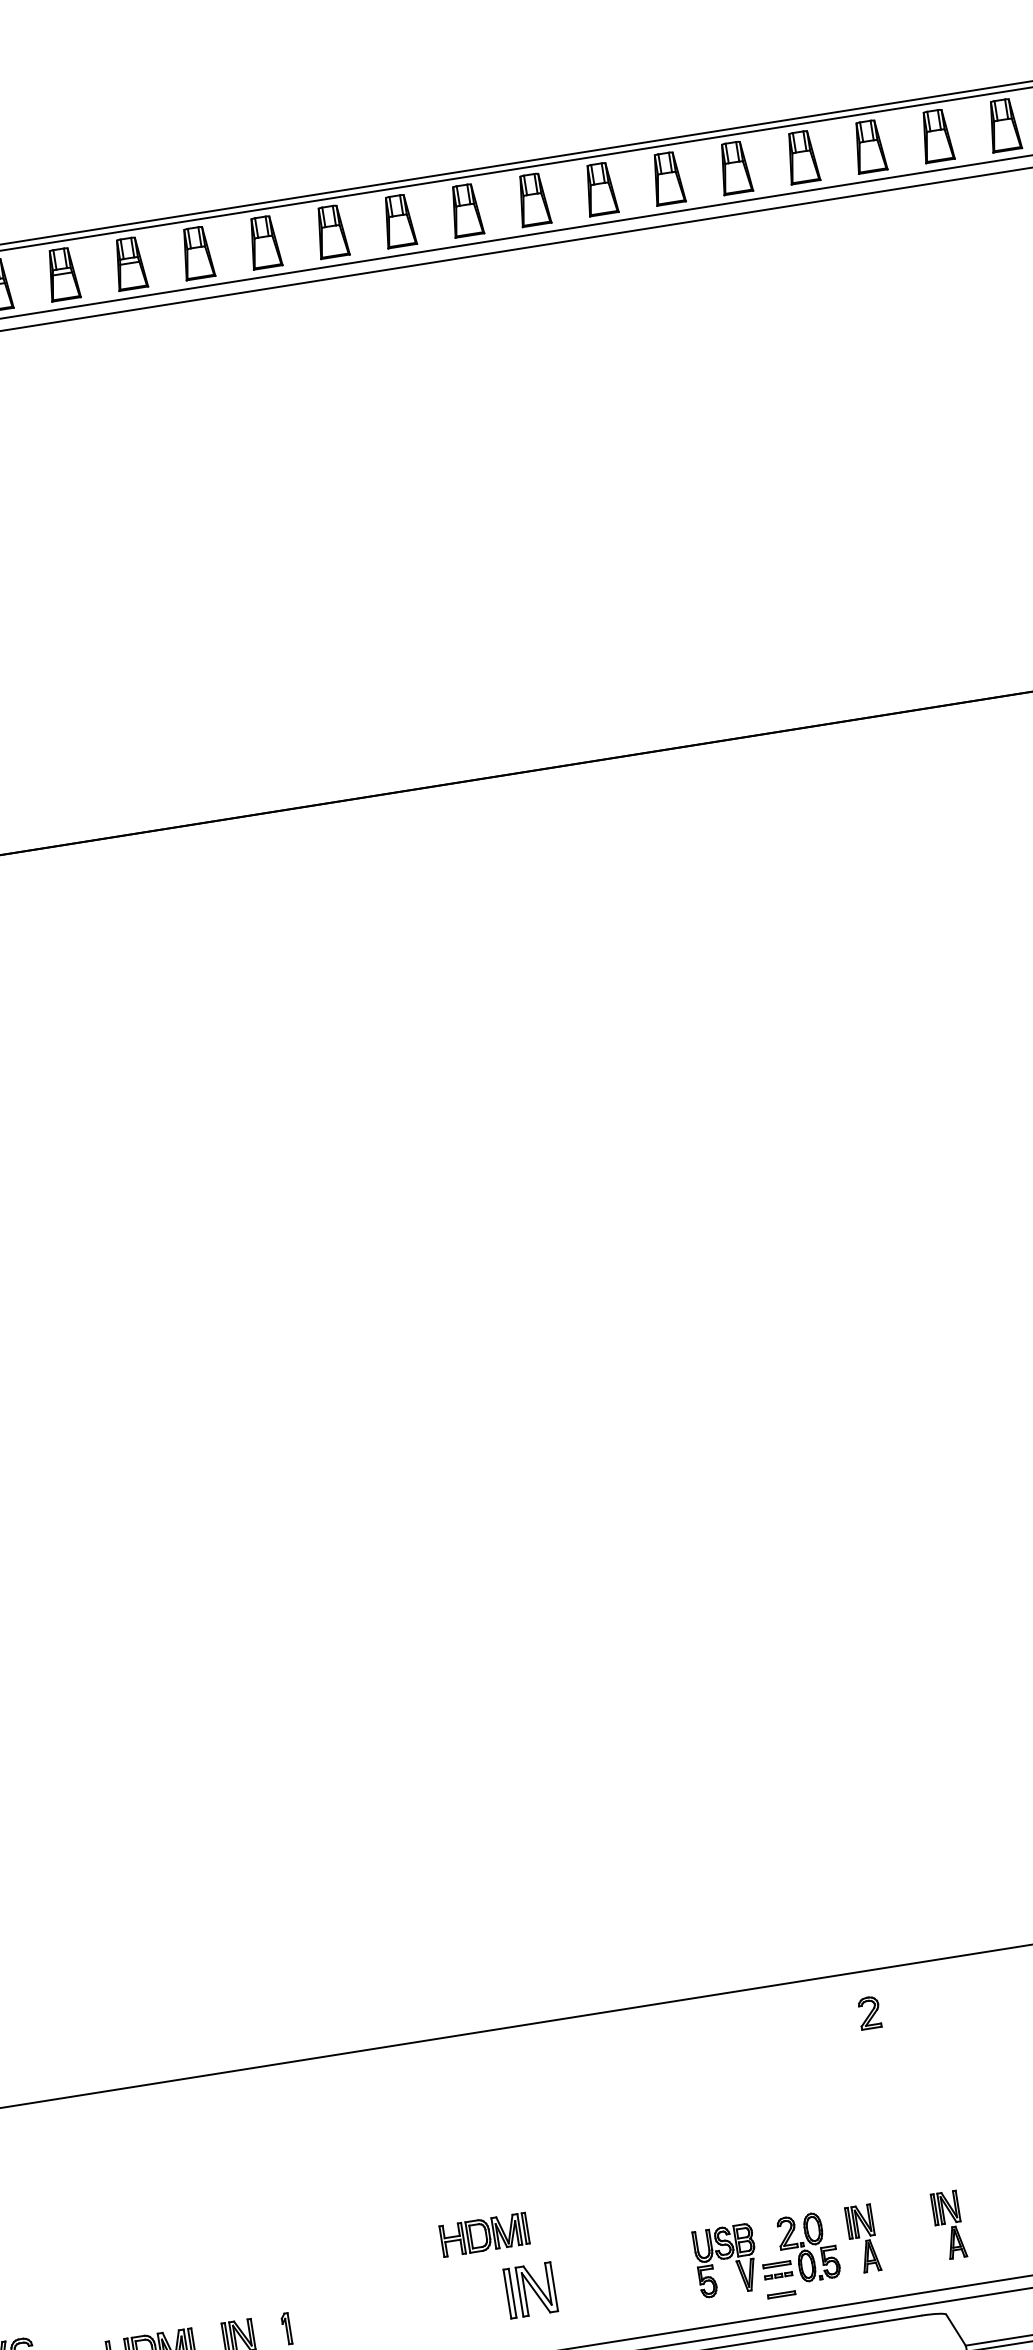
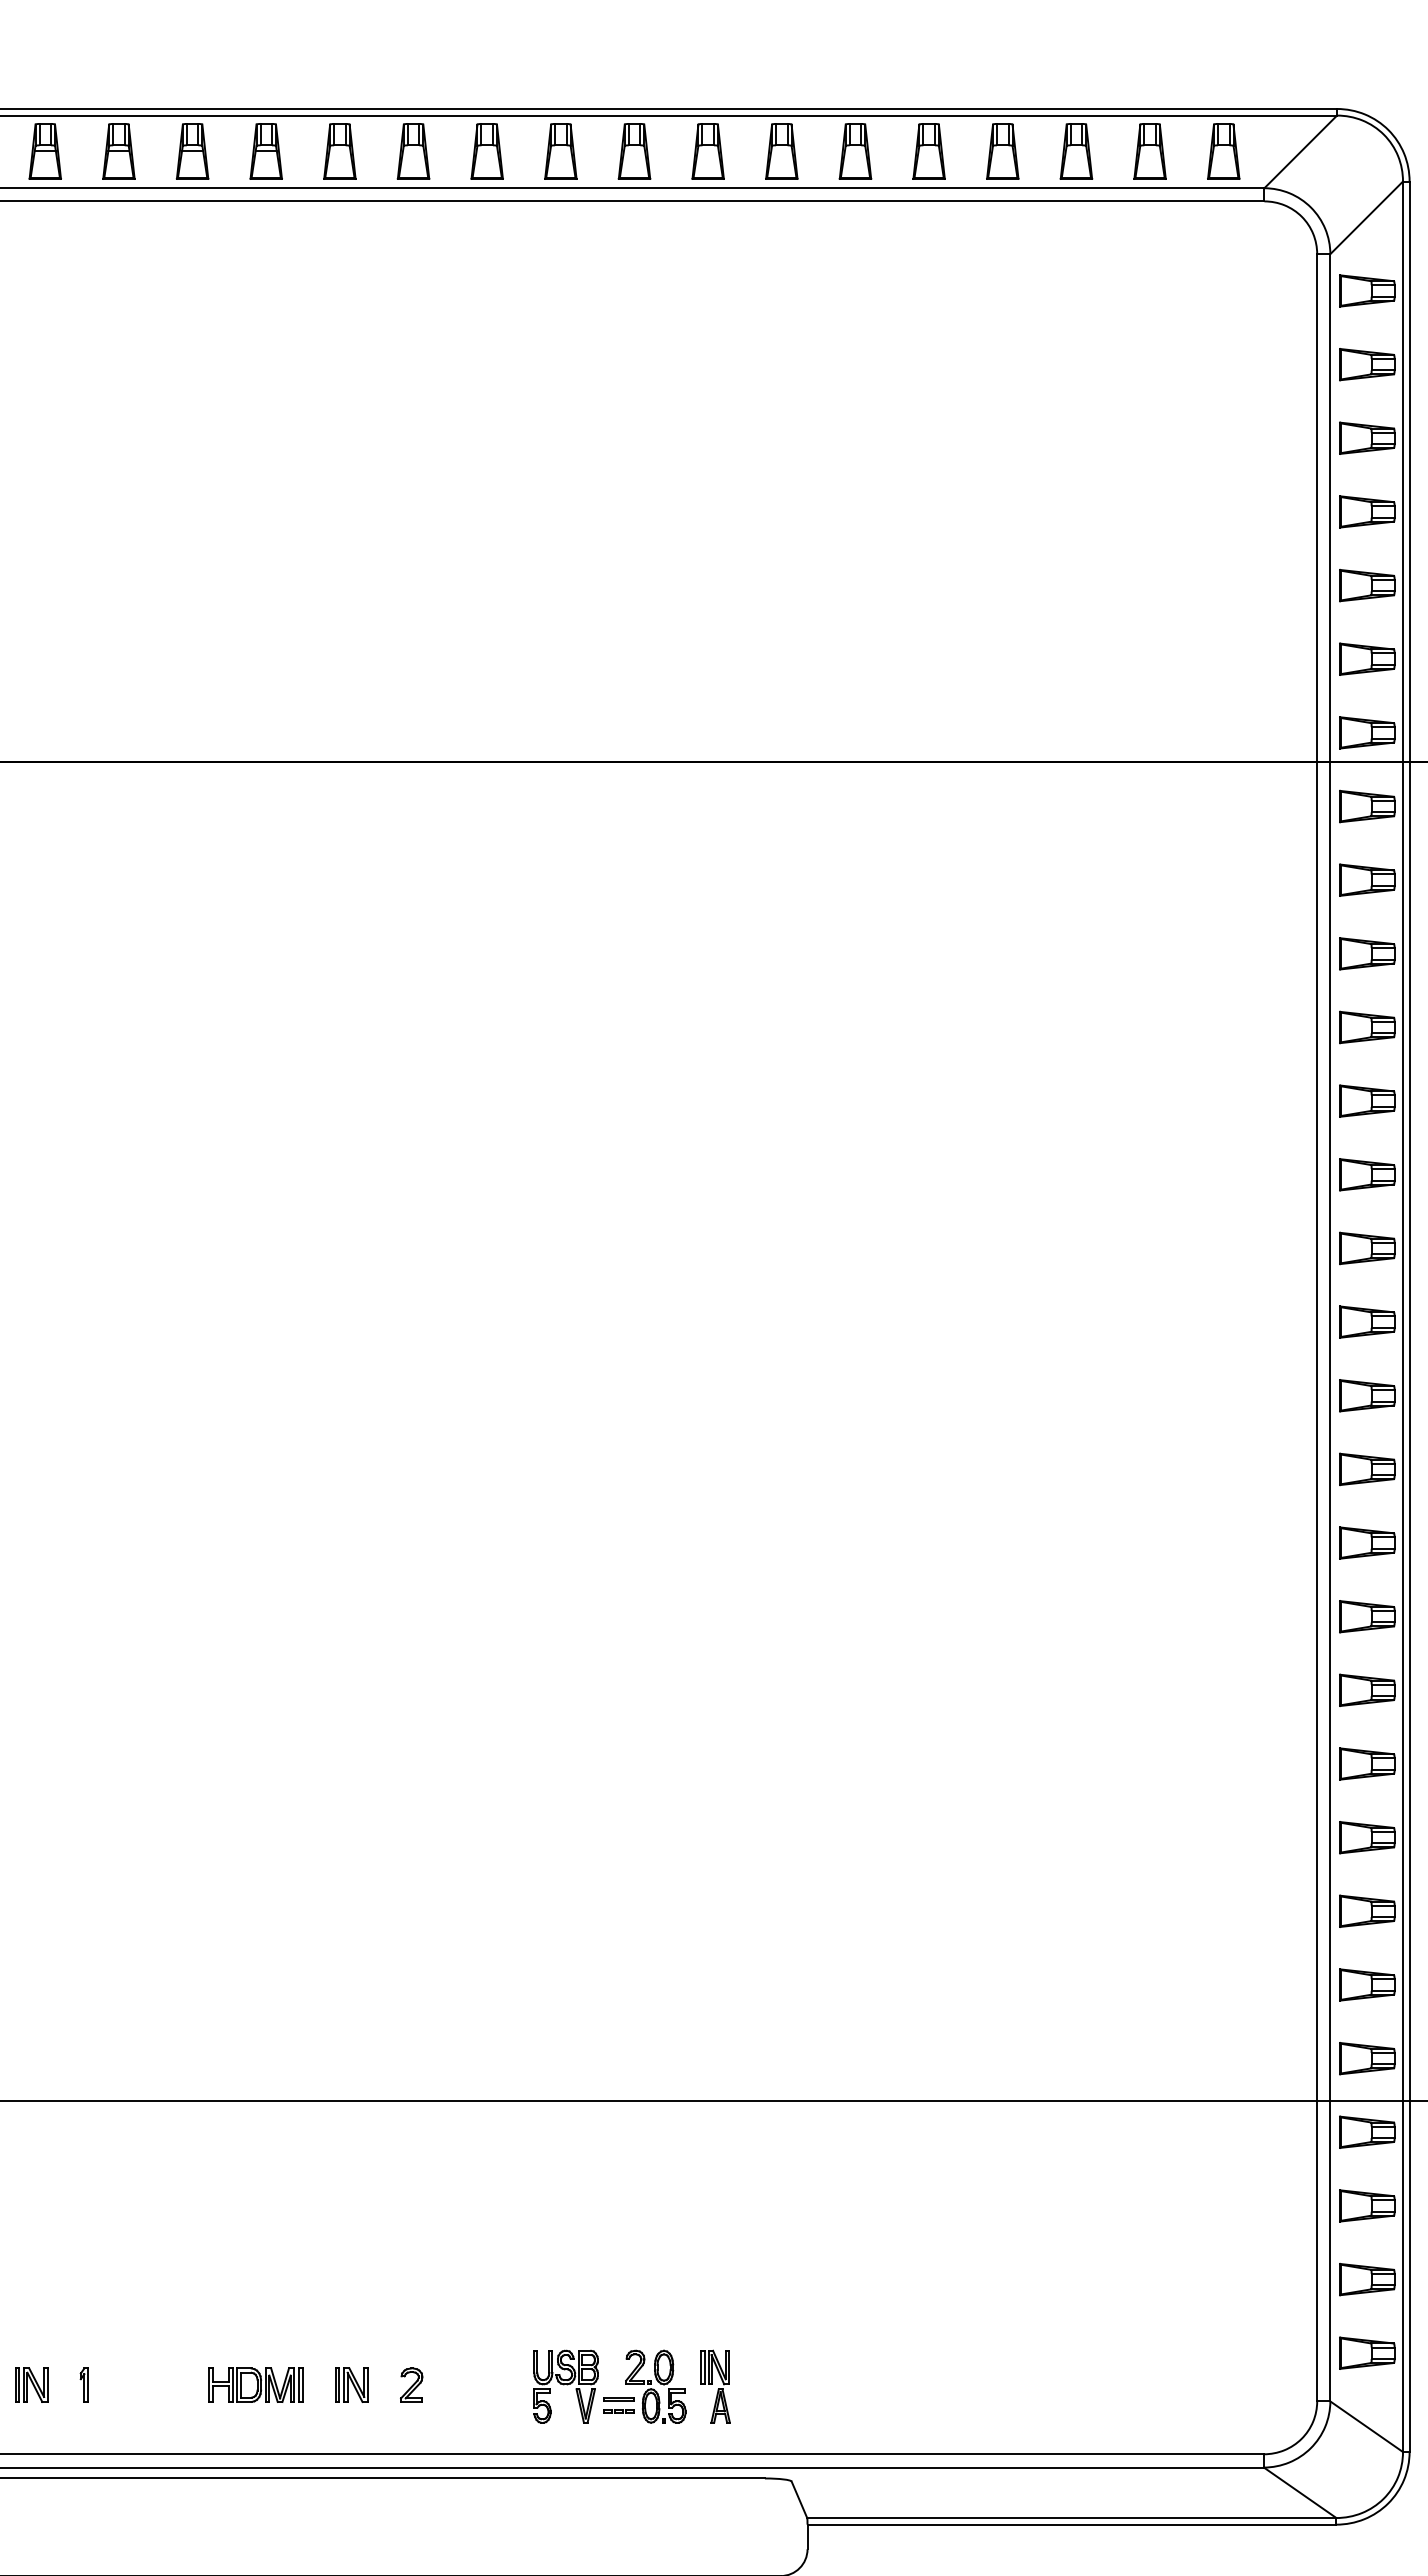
part: (869, 2012) -> (411, 2384), moved
part: (948, 2225) -> (809, 2386), removed
part: (484, 2234) -> (255, 2384), moved
part: (530, 2289) -> (351, 2384), size x0.62
line: (780, 2293) -> (618, 2431), removed

